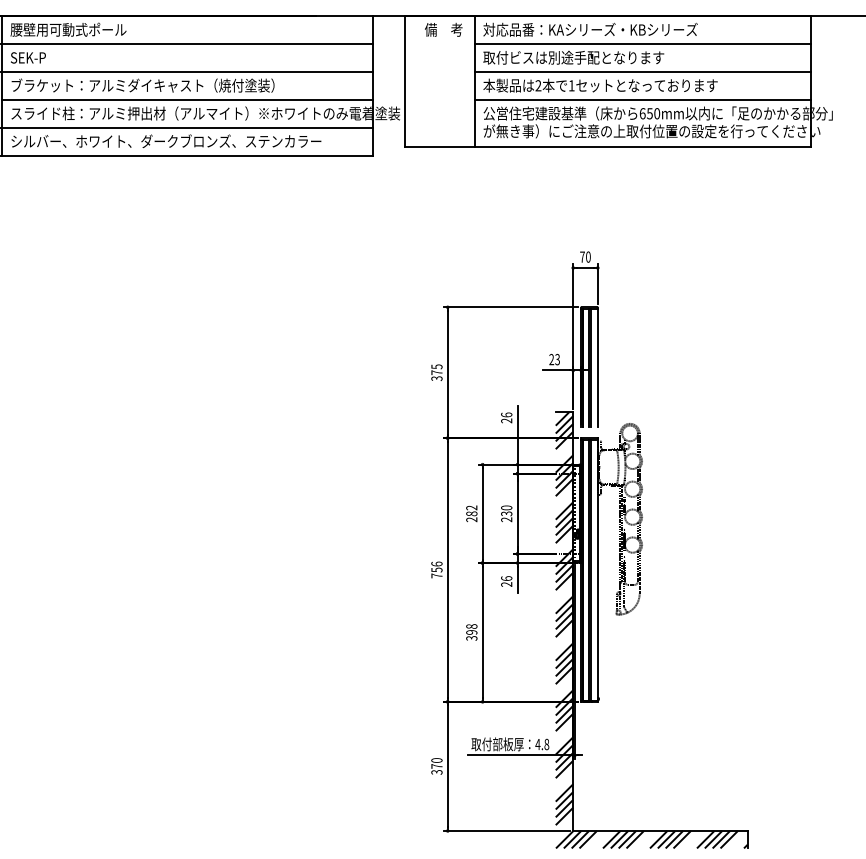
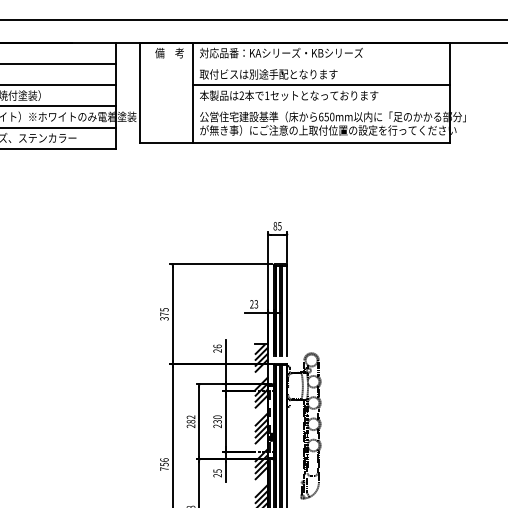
line: (642, 43) -> (321, 63), removed
line: (642, 99) -> (321, 106), removed
text: (585, 256) -> (277, 225), 70 -> 85
text: (506, 578) -> (217, 471), 26 -> 25

